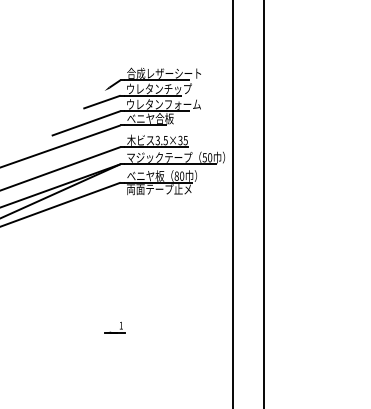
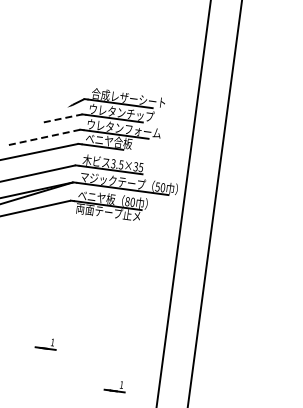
line: (101, 102) -> (62, 118), solid -> dashed
line: (86, 123) -> (45, 137), solid -> dashed
part: (188, 360) -> (114, 385), added

